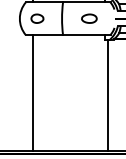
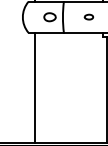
part: (37, 18) -> (50, 17), moved
part: (89, 18) -> (89, 17), size x0.6

